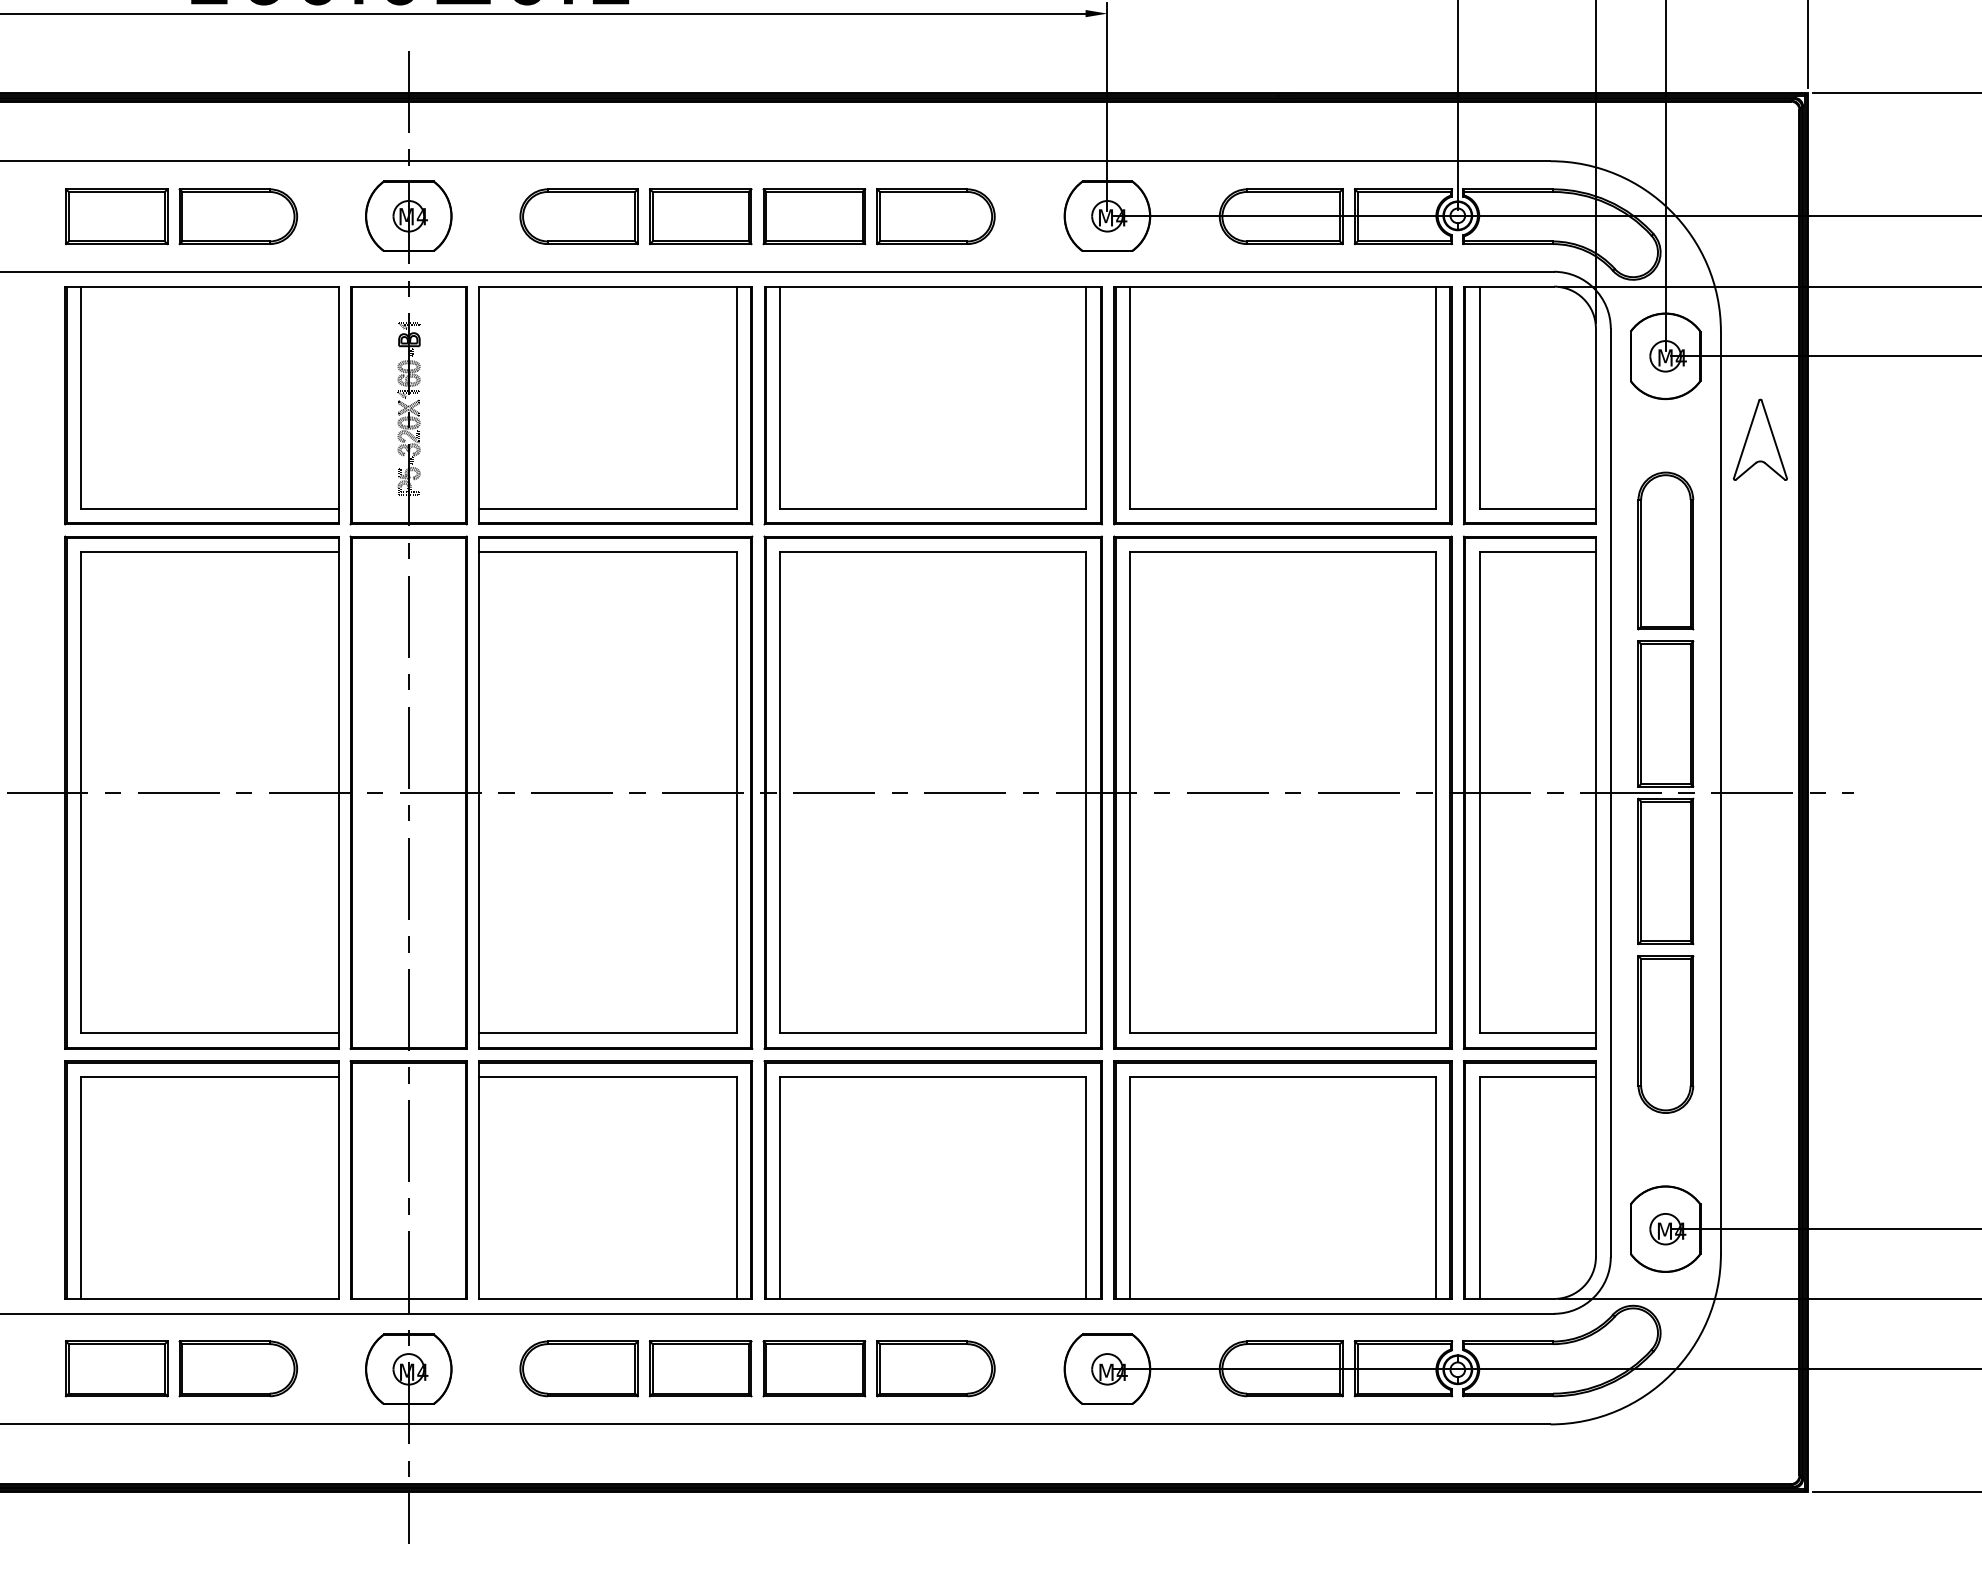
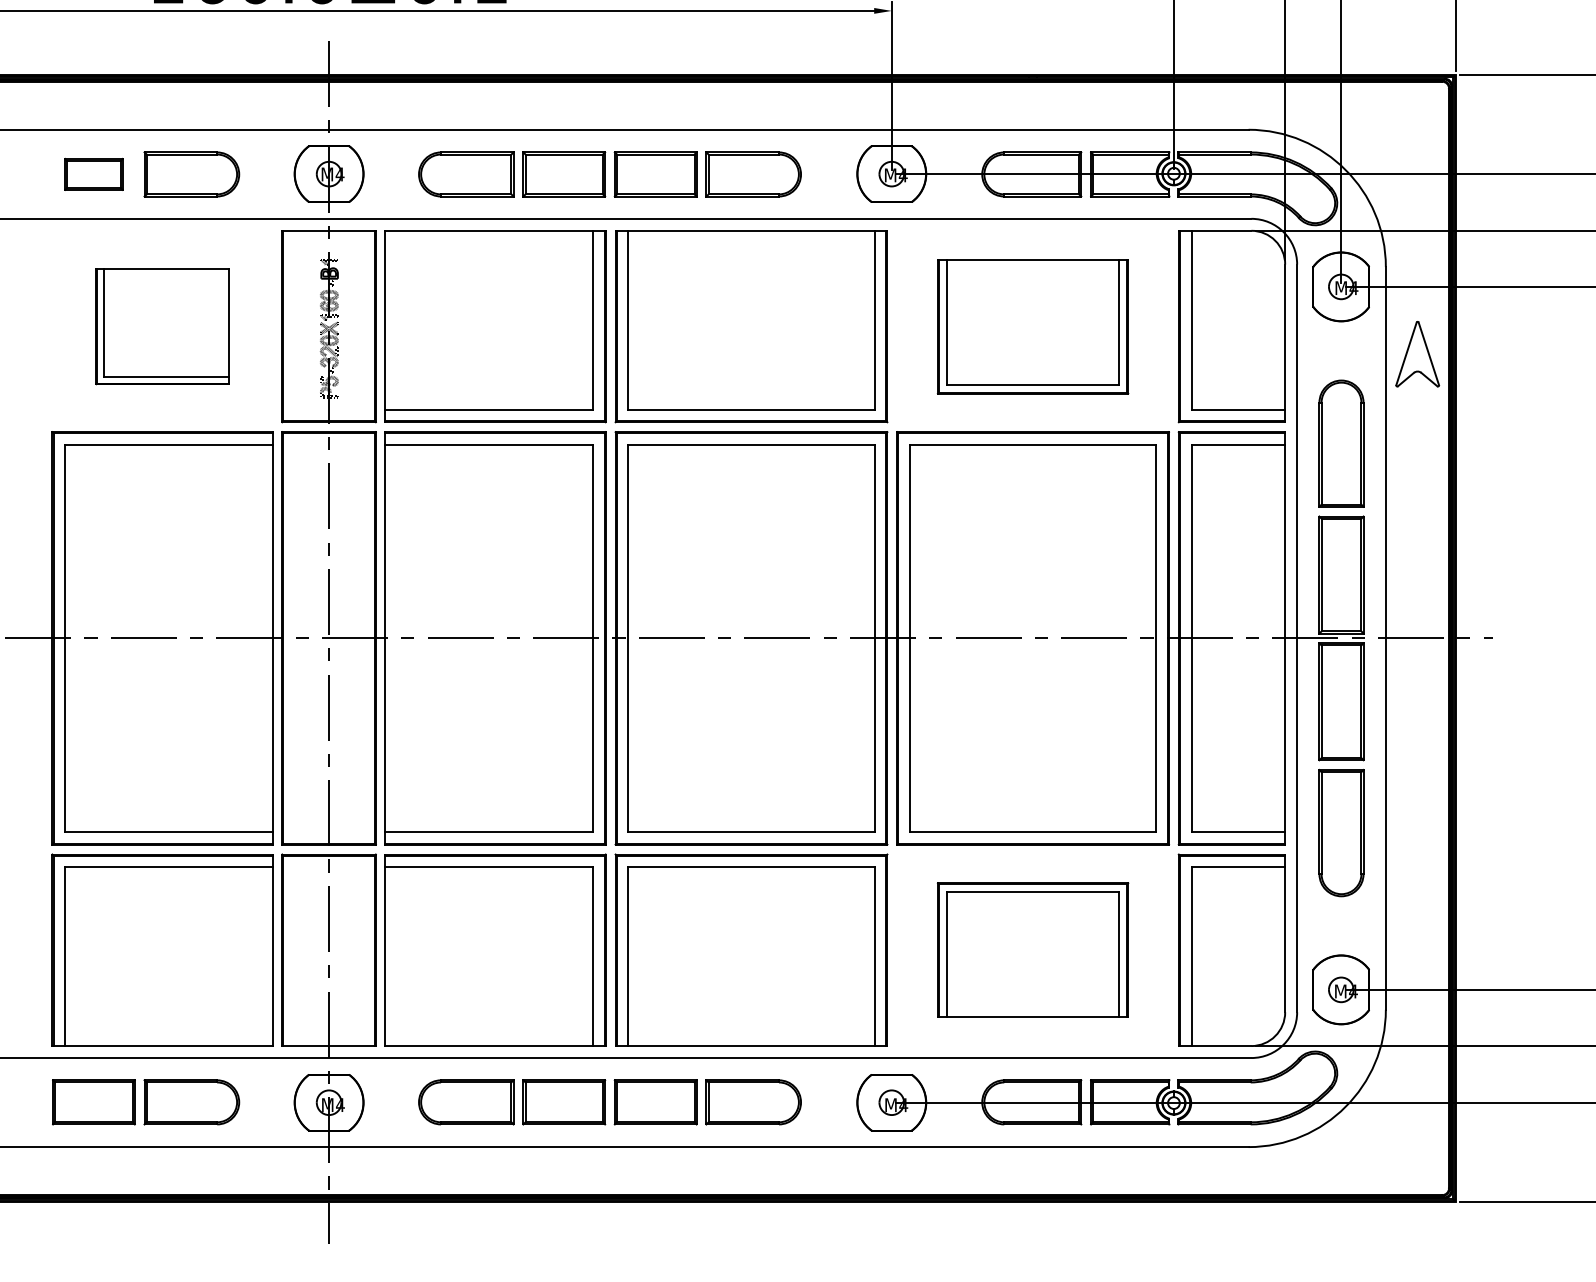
part: (116, 216) -> (93, 174), size x0.7
part: (201, 405) -> (162, 326), size x0.6
part: (1282, 405) -> (1032, 326), size x0.7
part: (1282, 1179) -> (1032, 949), size x0.7

